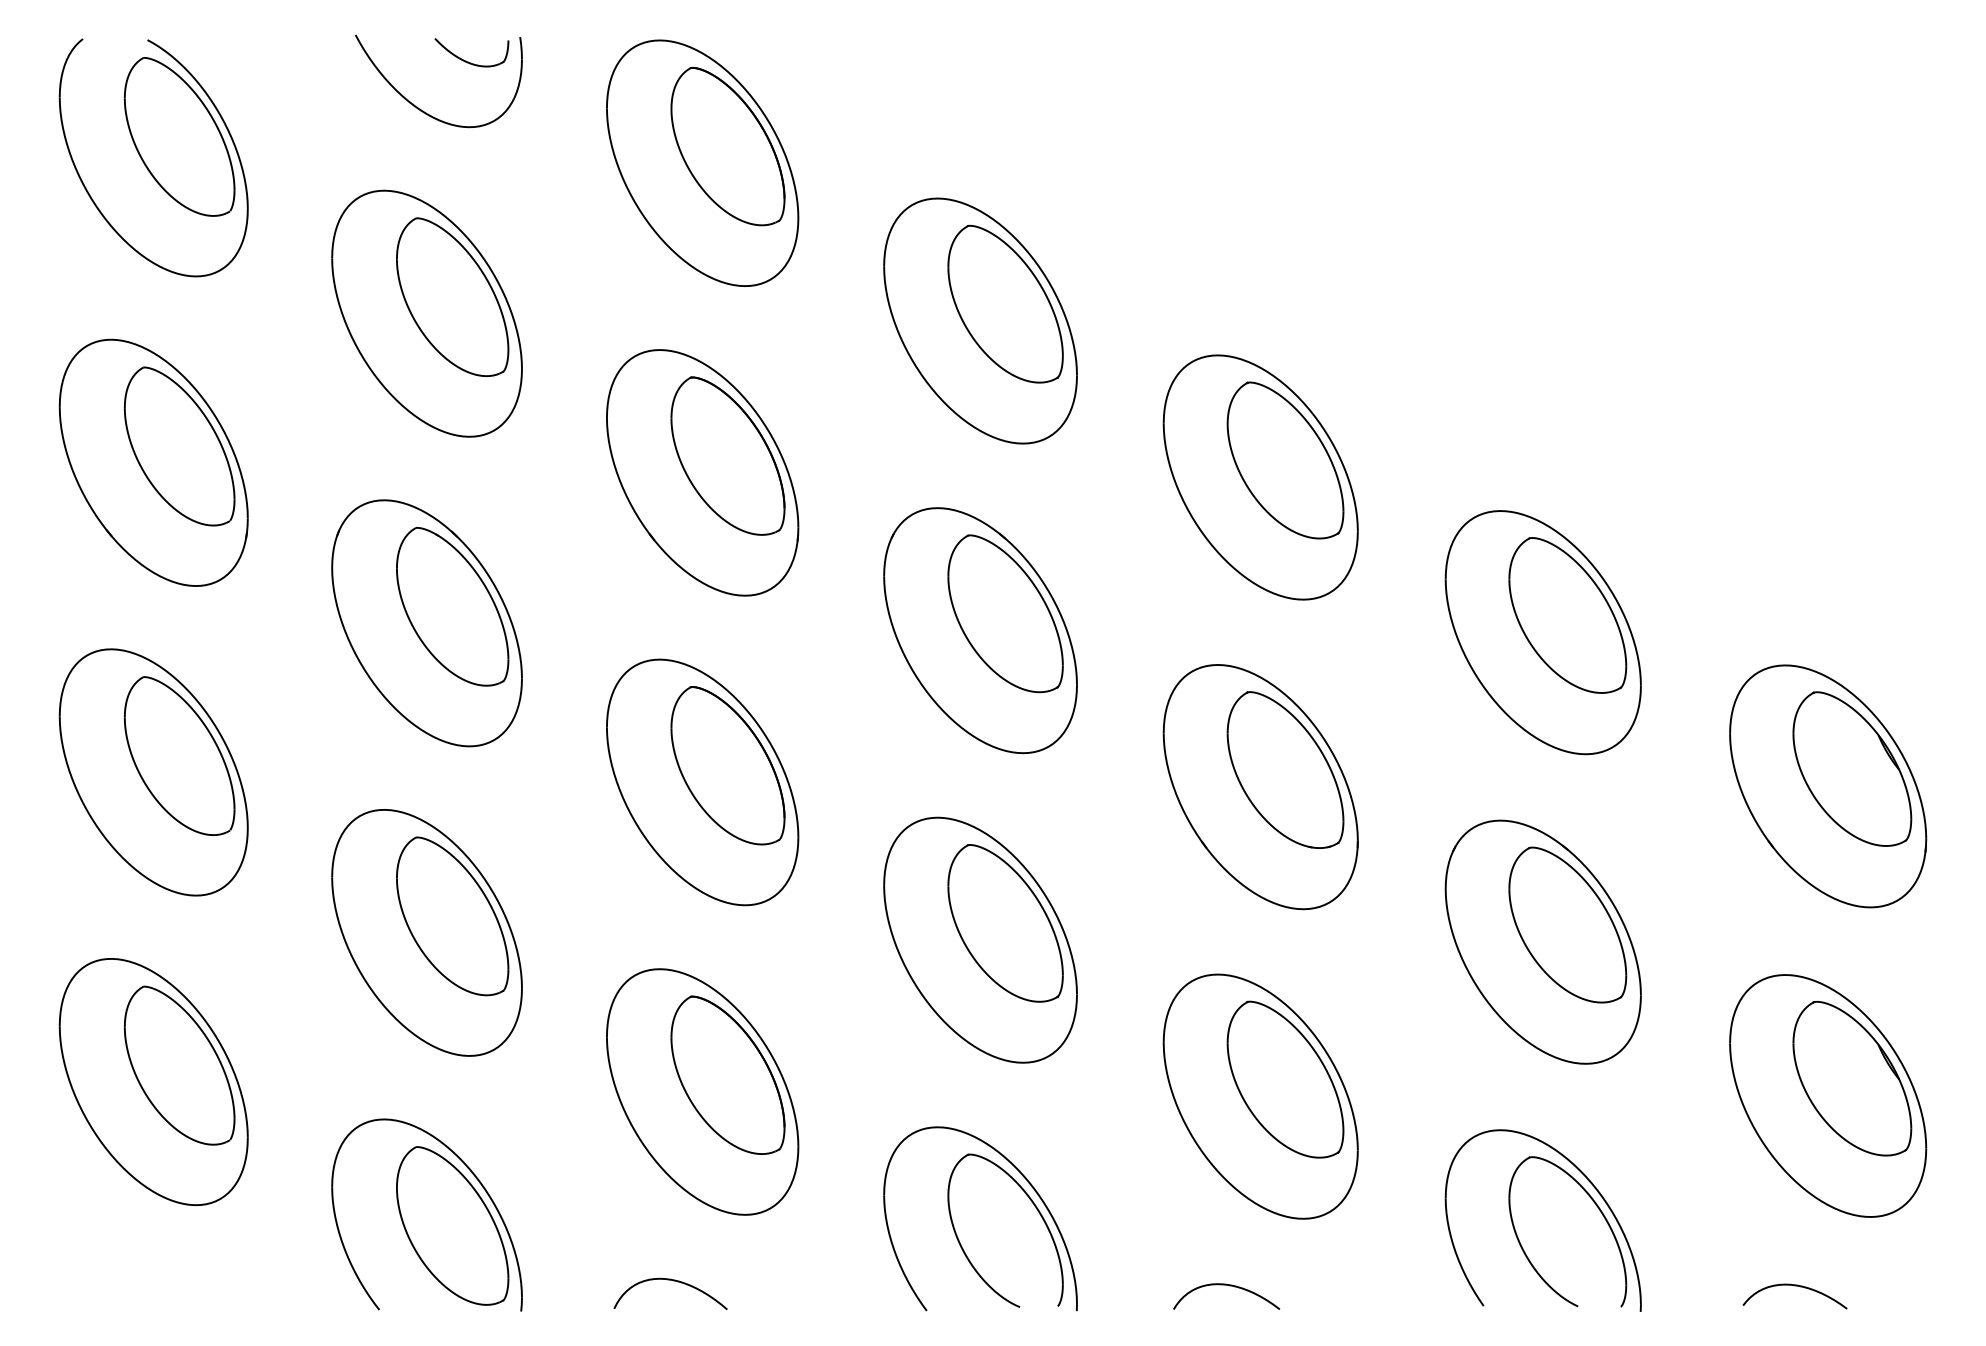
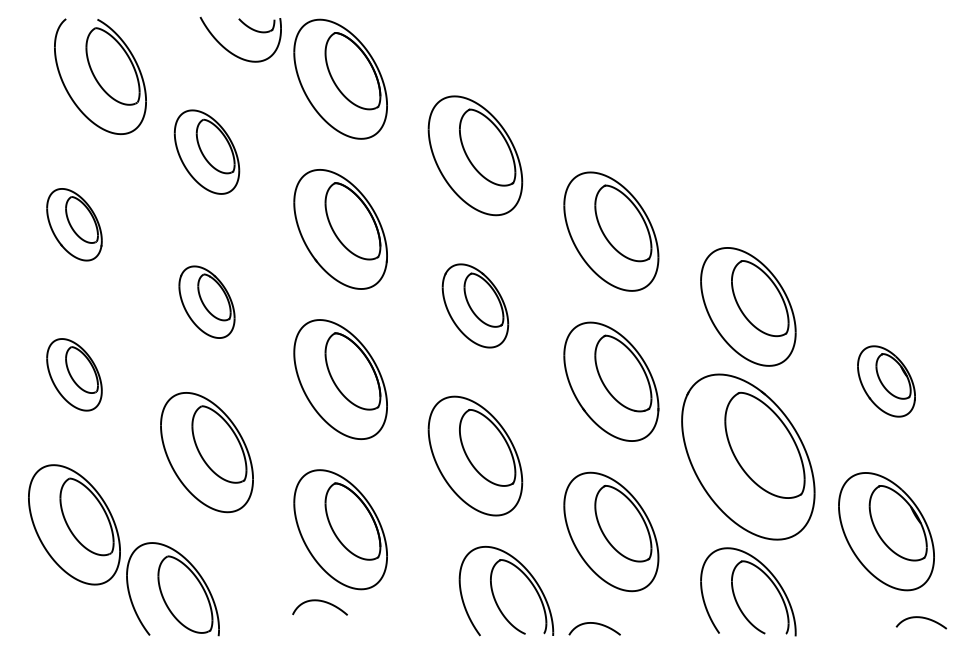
part: (454, 58) -> (248, 28), moved
part: (153, 157) -> (100, 76), moved
part: (425, 312) -> (206, 151), size x0.7
part: (153, 462) -> (74, 224), size x0.6
part: (425, 621) -> (206, 301), size x0.6
part: (980, 629) -> (475, 305), size x0.7
part: (153, 771) -> (74, 374), size x0.6
part: (1828, 786) -> (886, 381), size x0.6
part: (1543, 941) -> (748, 456), size x1.4
part: (425, 1215) -> (172, 589), moved
part: (955, 1225) -> (494, 594), moved
curve: (675, 1283) -> (322, 602), moved
curve: (1795, 1287) -> (921, 618), moved

